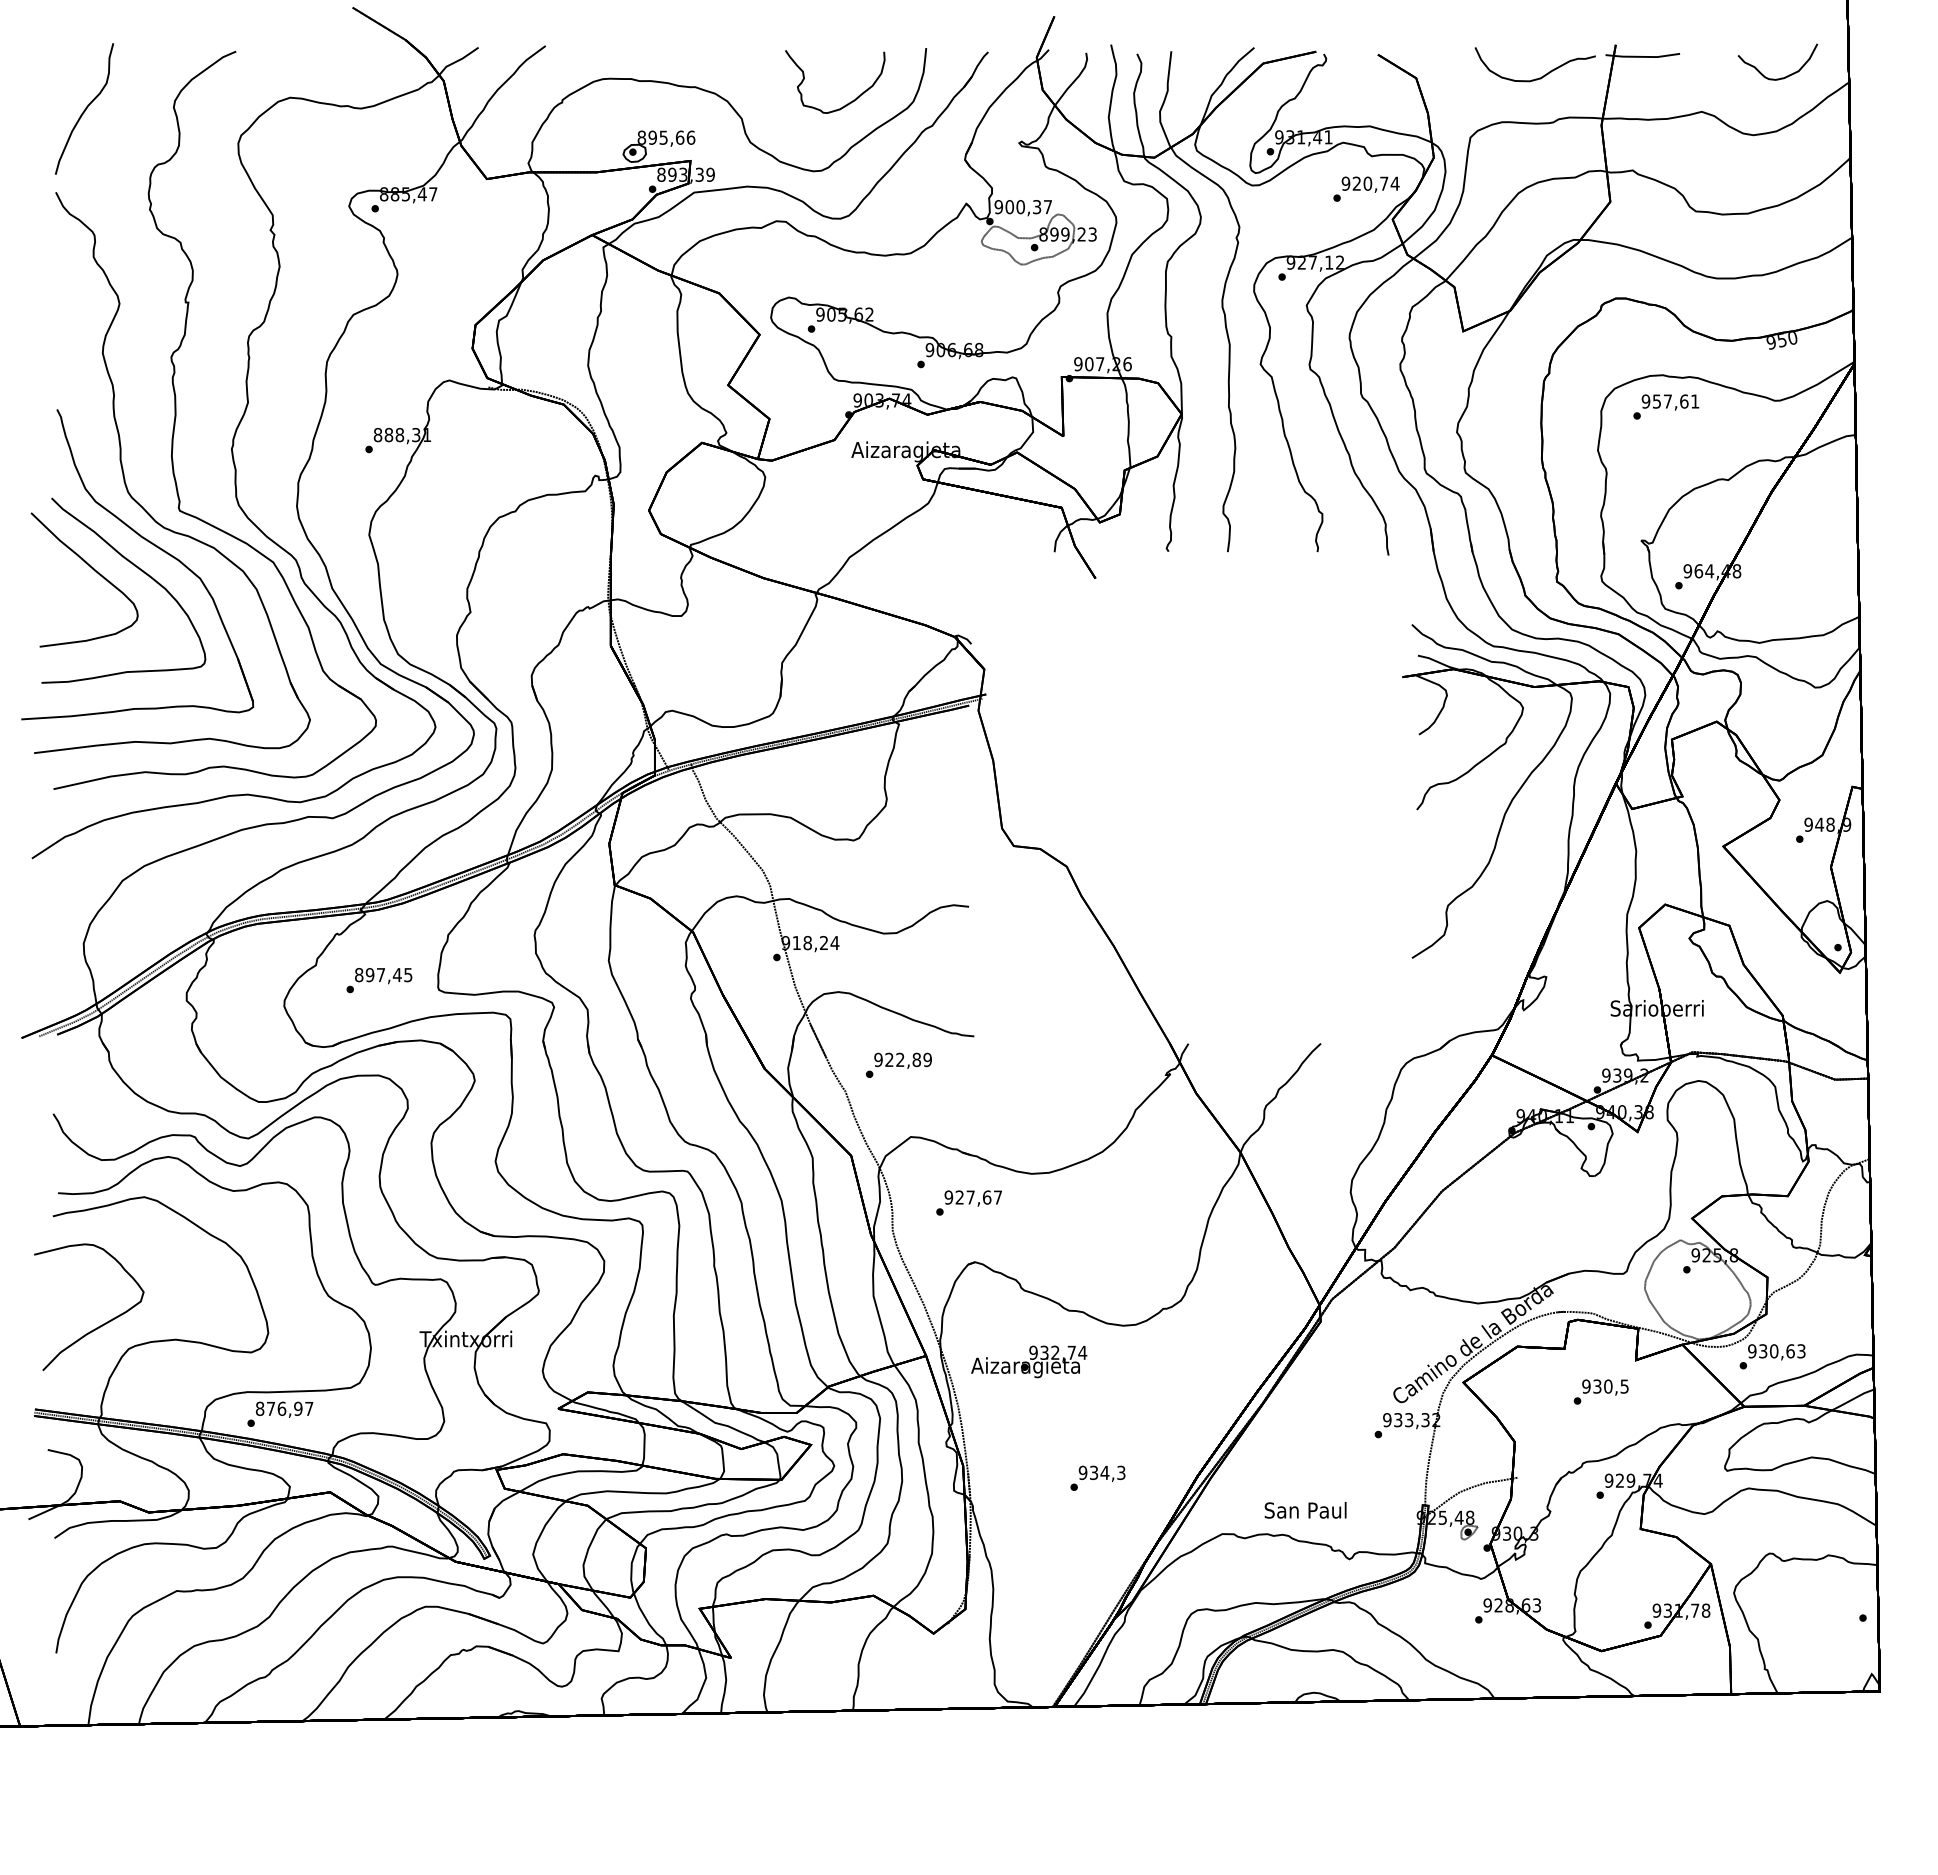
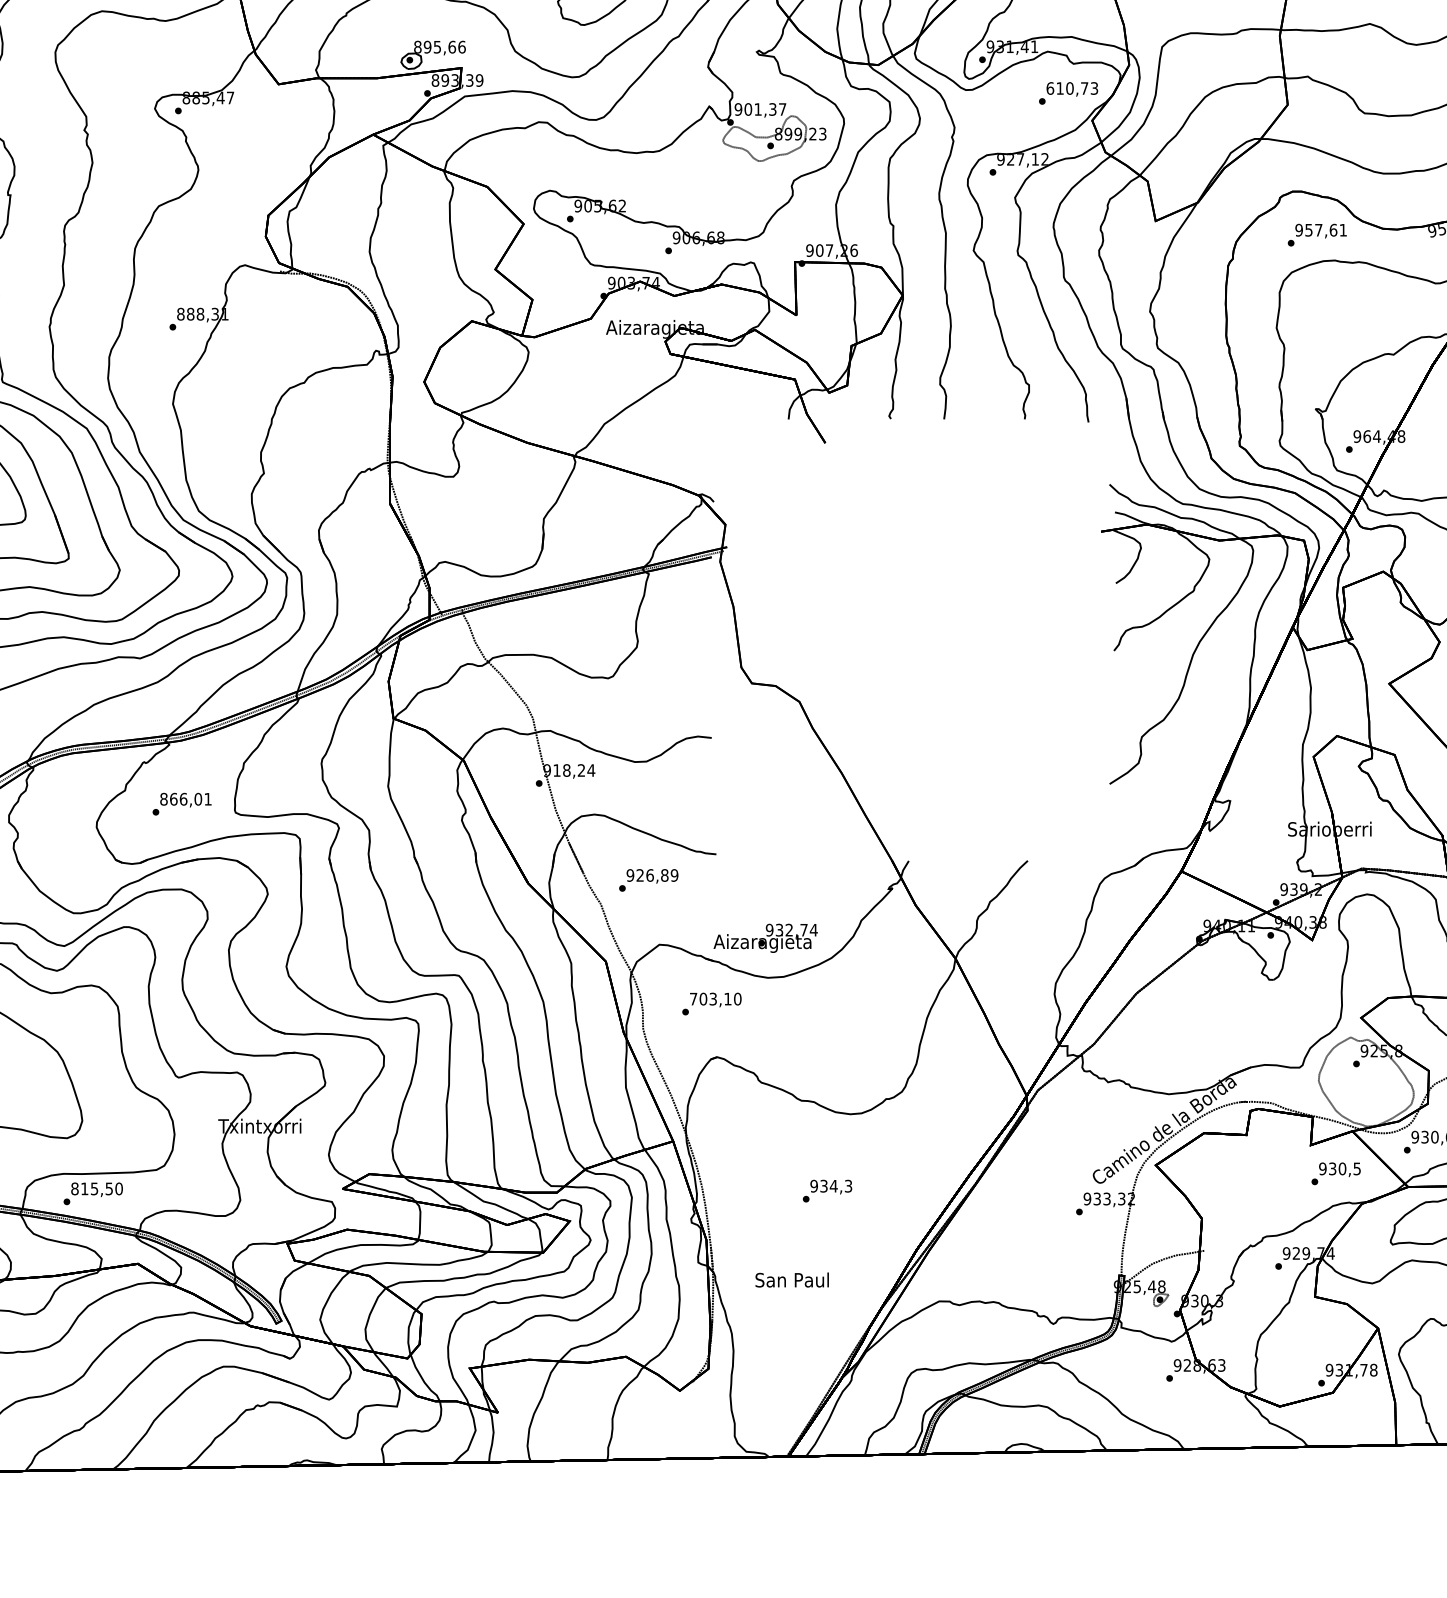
text: (1370, 183) -> (1072, 88), 920,74 -> 610,73
text: (1020, 207) -> (757, 109), 900,37 -> 901,37
text: (1666, 406) -> (1317, 234), moved
text: (388, 975) -> (190, 799), 897,45 -> 866,01
text: (900, 1059) -> (650, 875), 922,89 -> 926,89
text: (973, 1197) -> (715, 999), 927,67 -> 703,10
text: (1029, 1361) -> (766, 937), moved
text: (1600, 1391) -> (1335, 1173), moved
text: (290, 1408) -> (102, 1188), 876,97 -> 815,50
text: (1097, 1477) -> (827, 1190), moved
text: (1305, 1510) -> (792, 1280), moved

